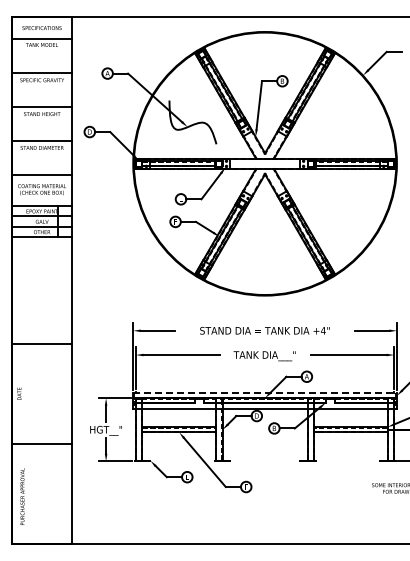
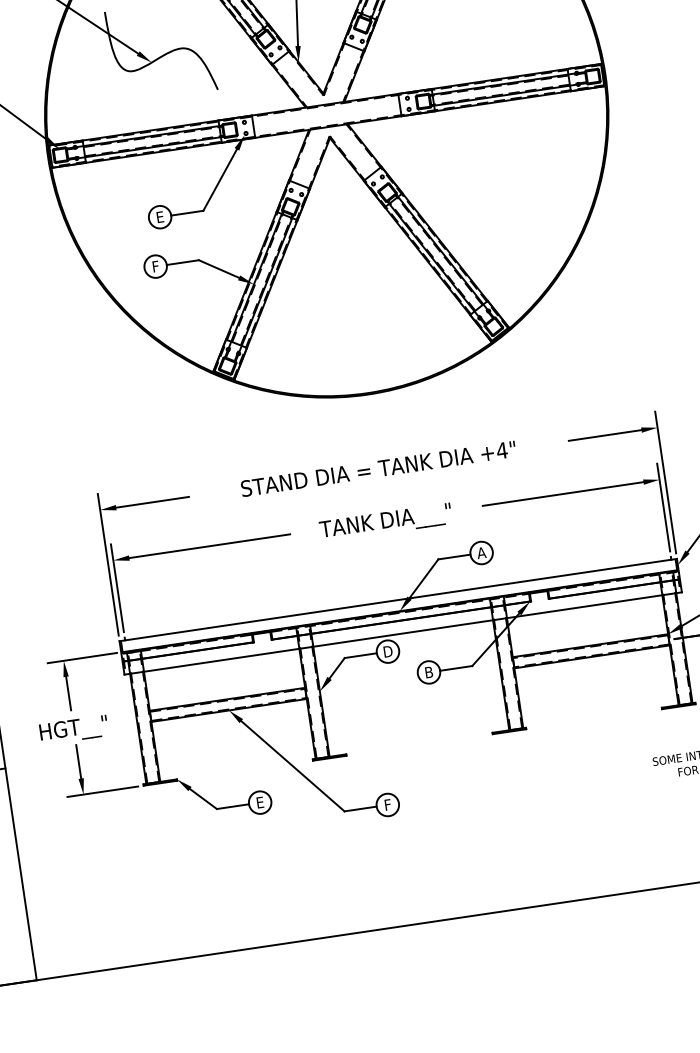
line: (265, 392) -> (399, 599), dashed -> solid

